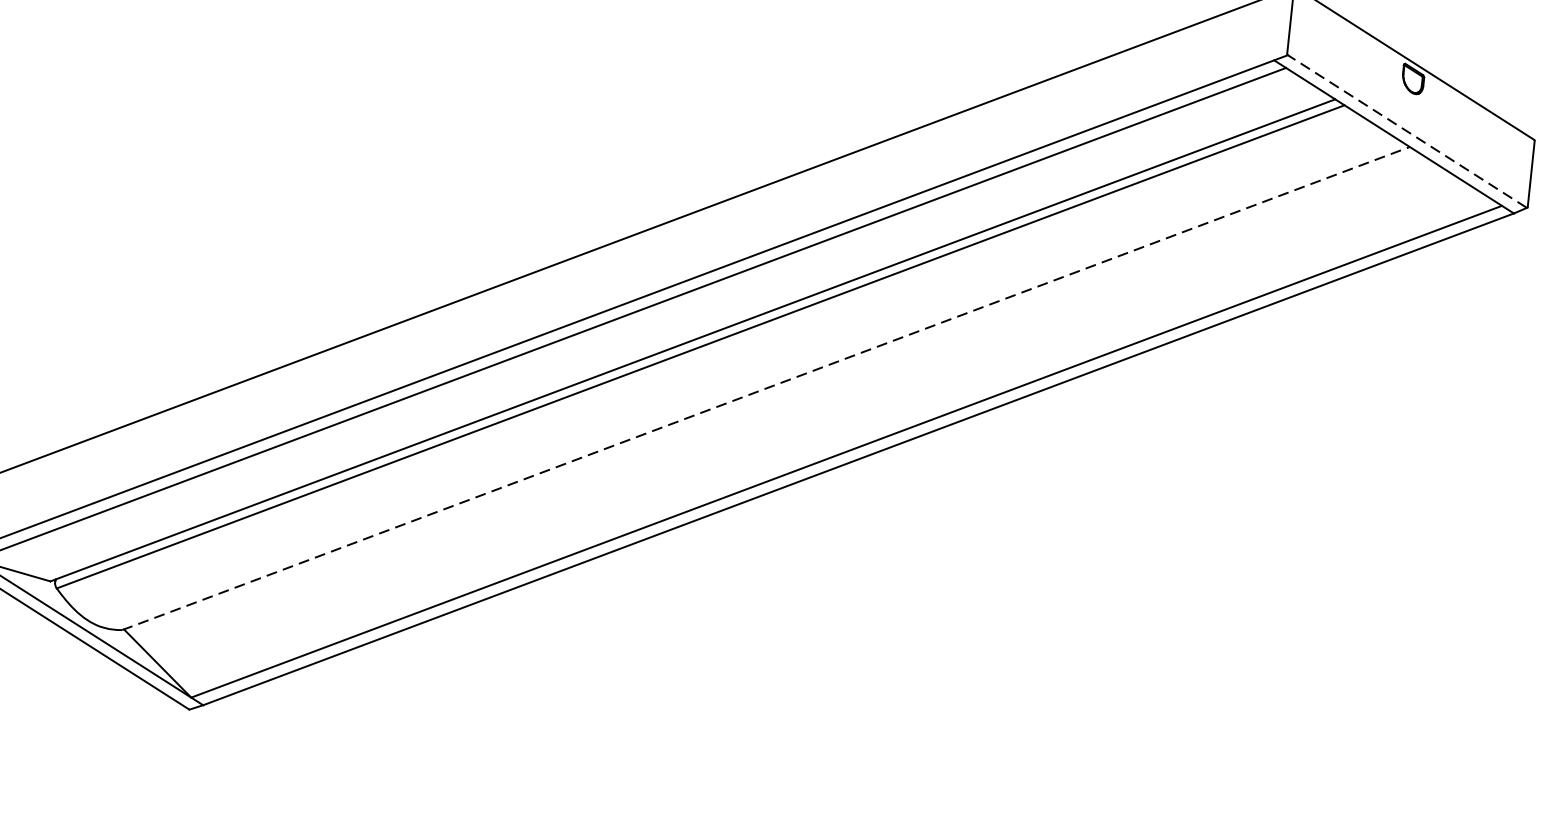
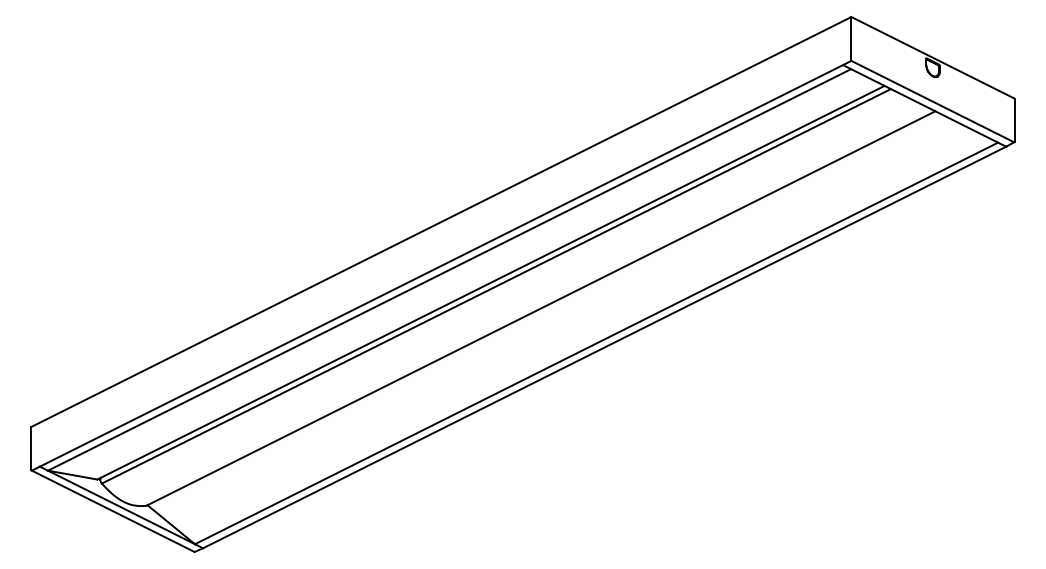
line: (1406, 131) -> (932, 101), dashed -> solid
line: (766, 388) -> (541, 308), dashed -> solid

